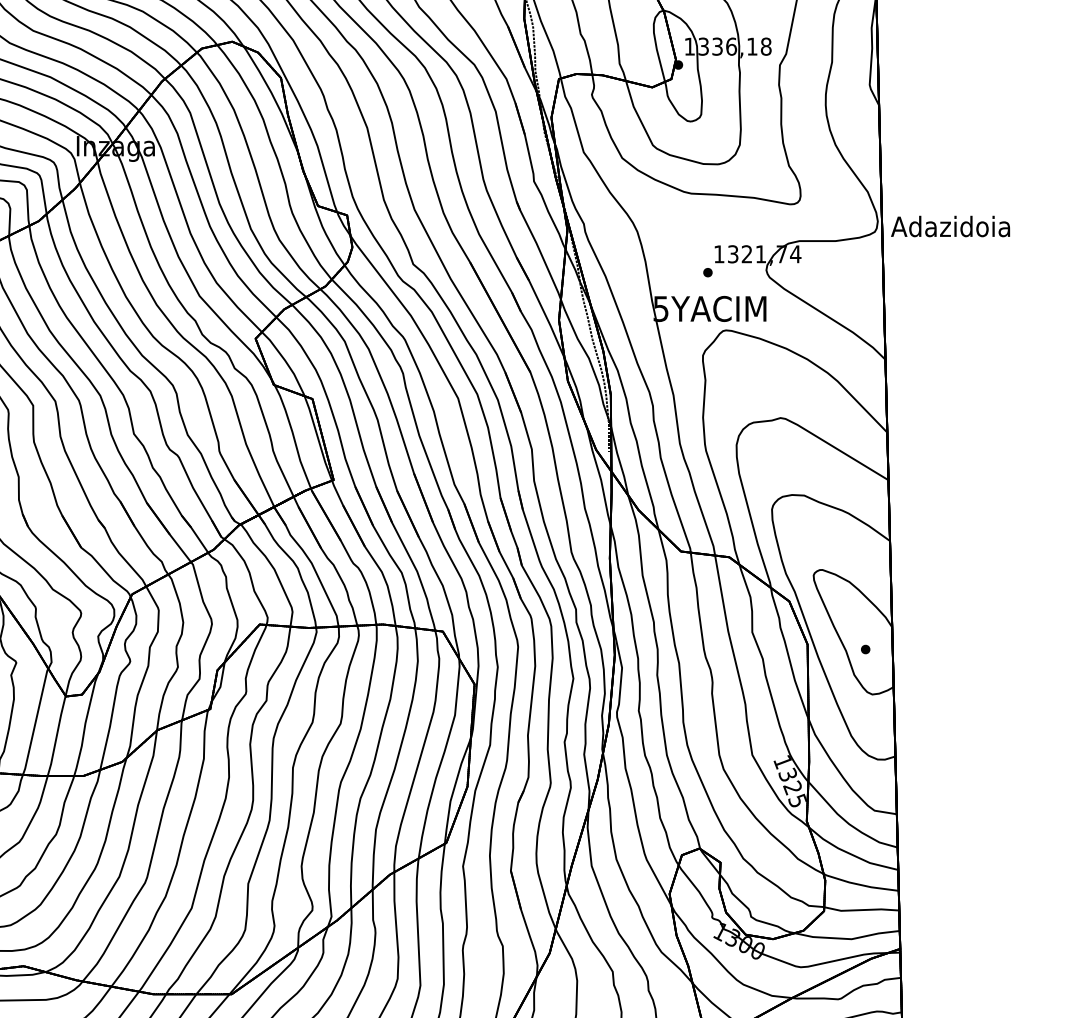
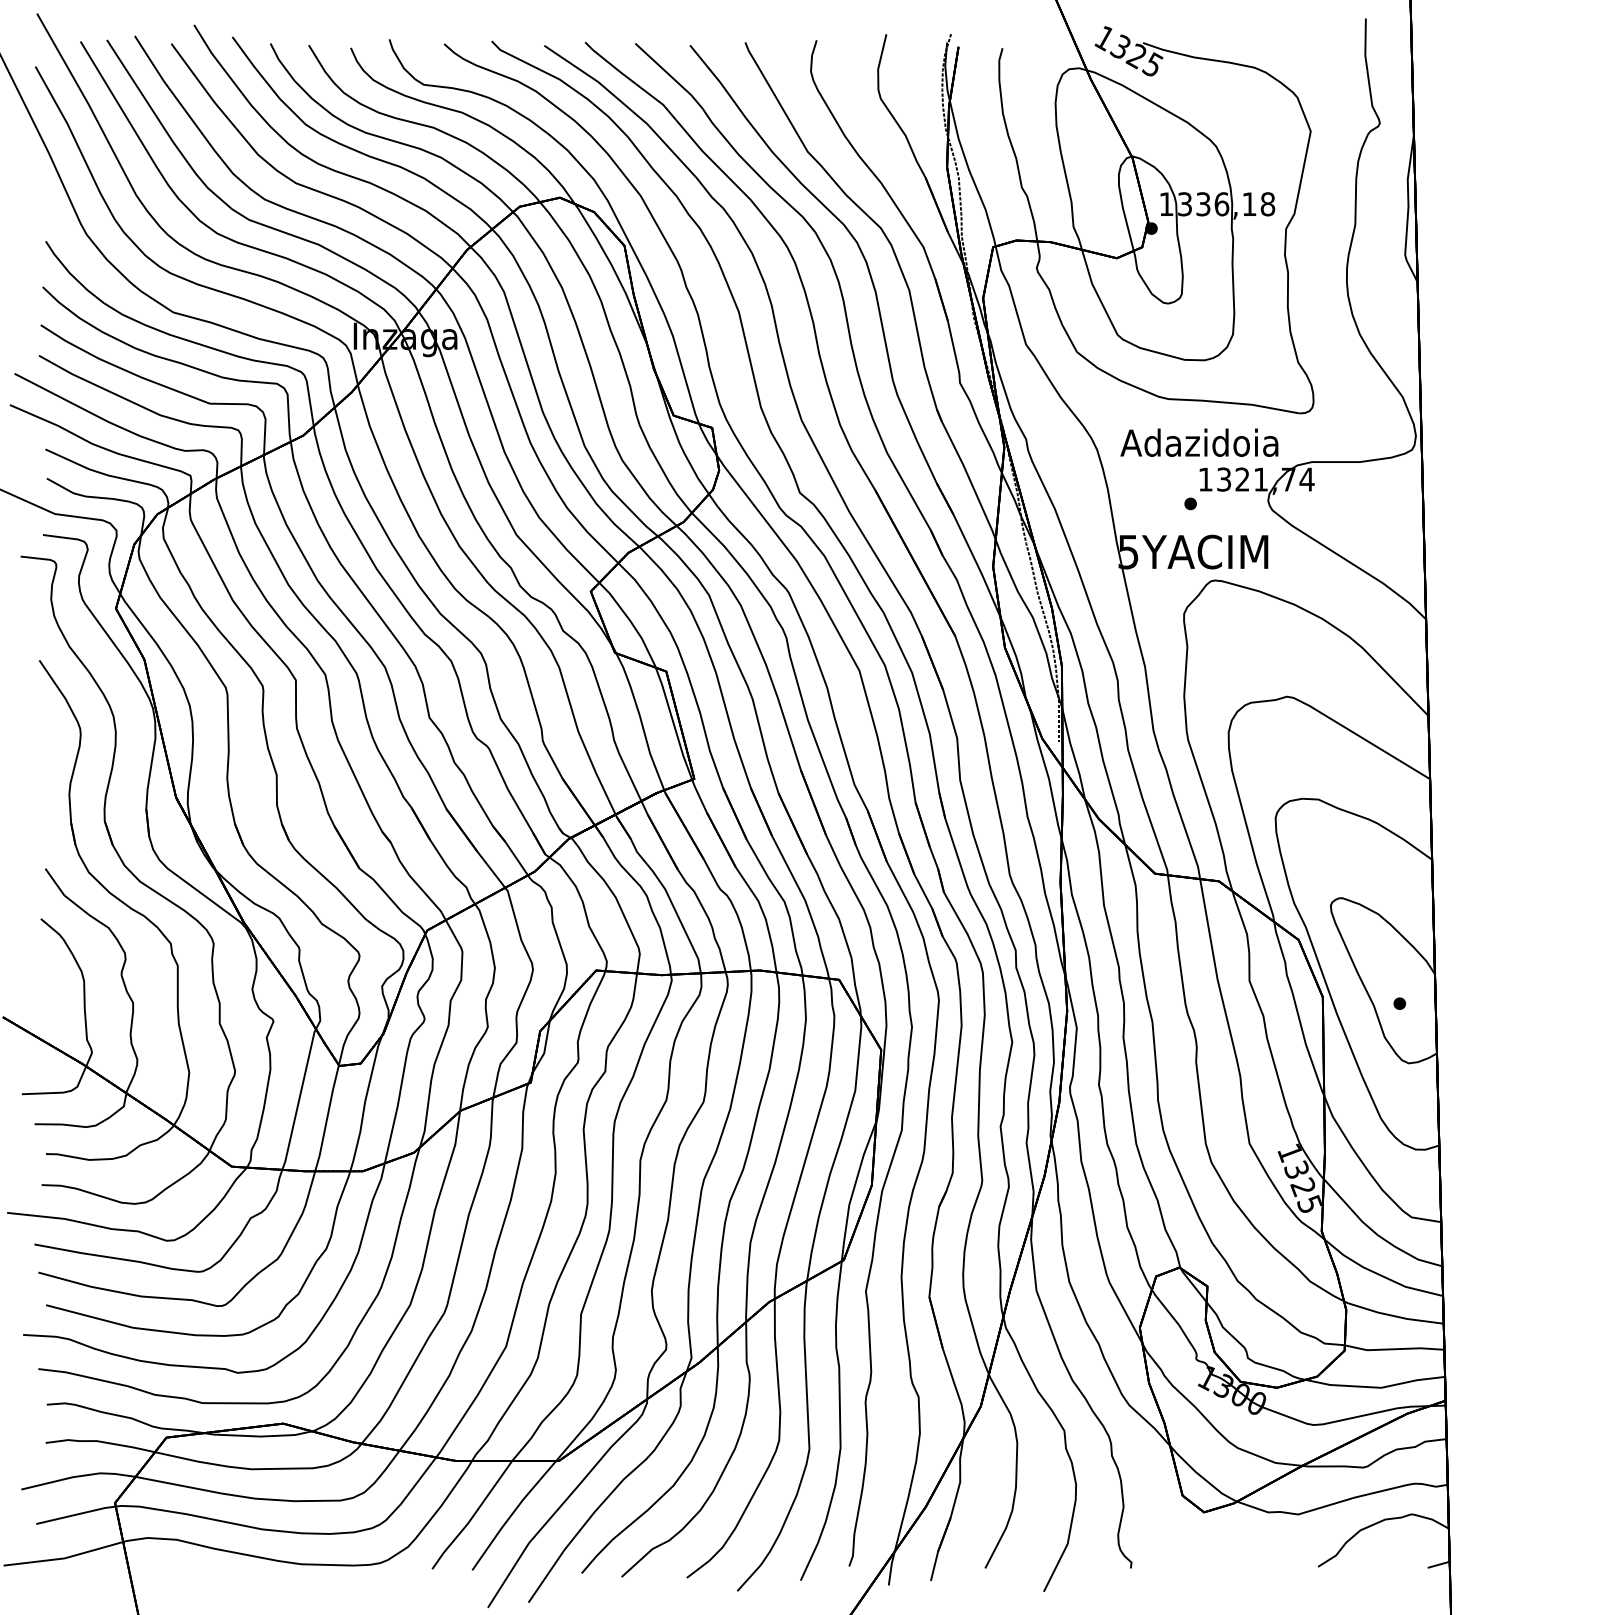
text: (950, 226) -> (1199, 442), moved

